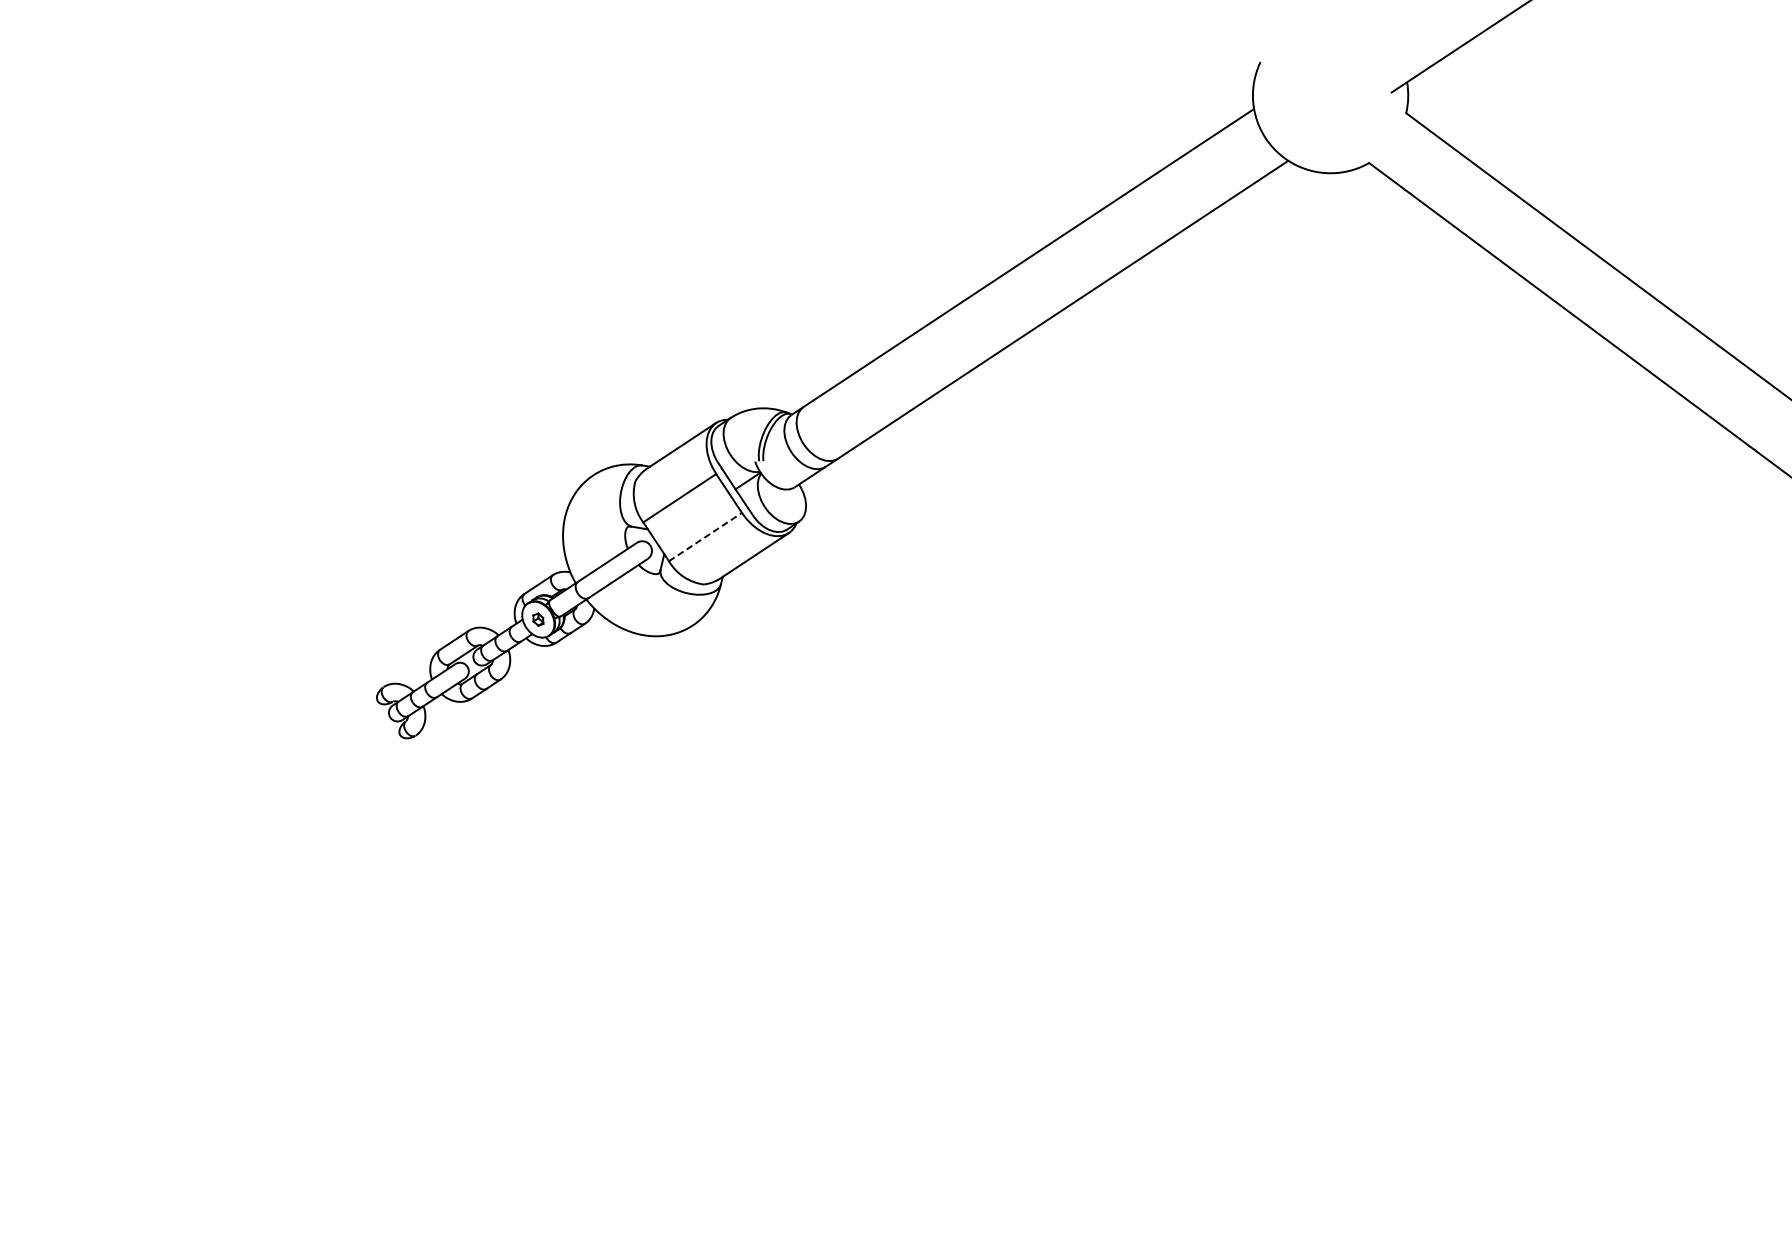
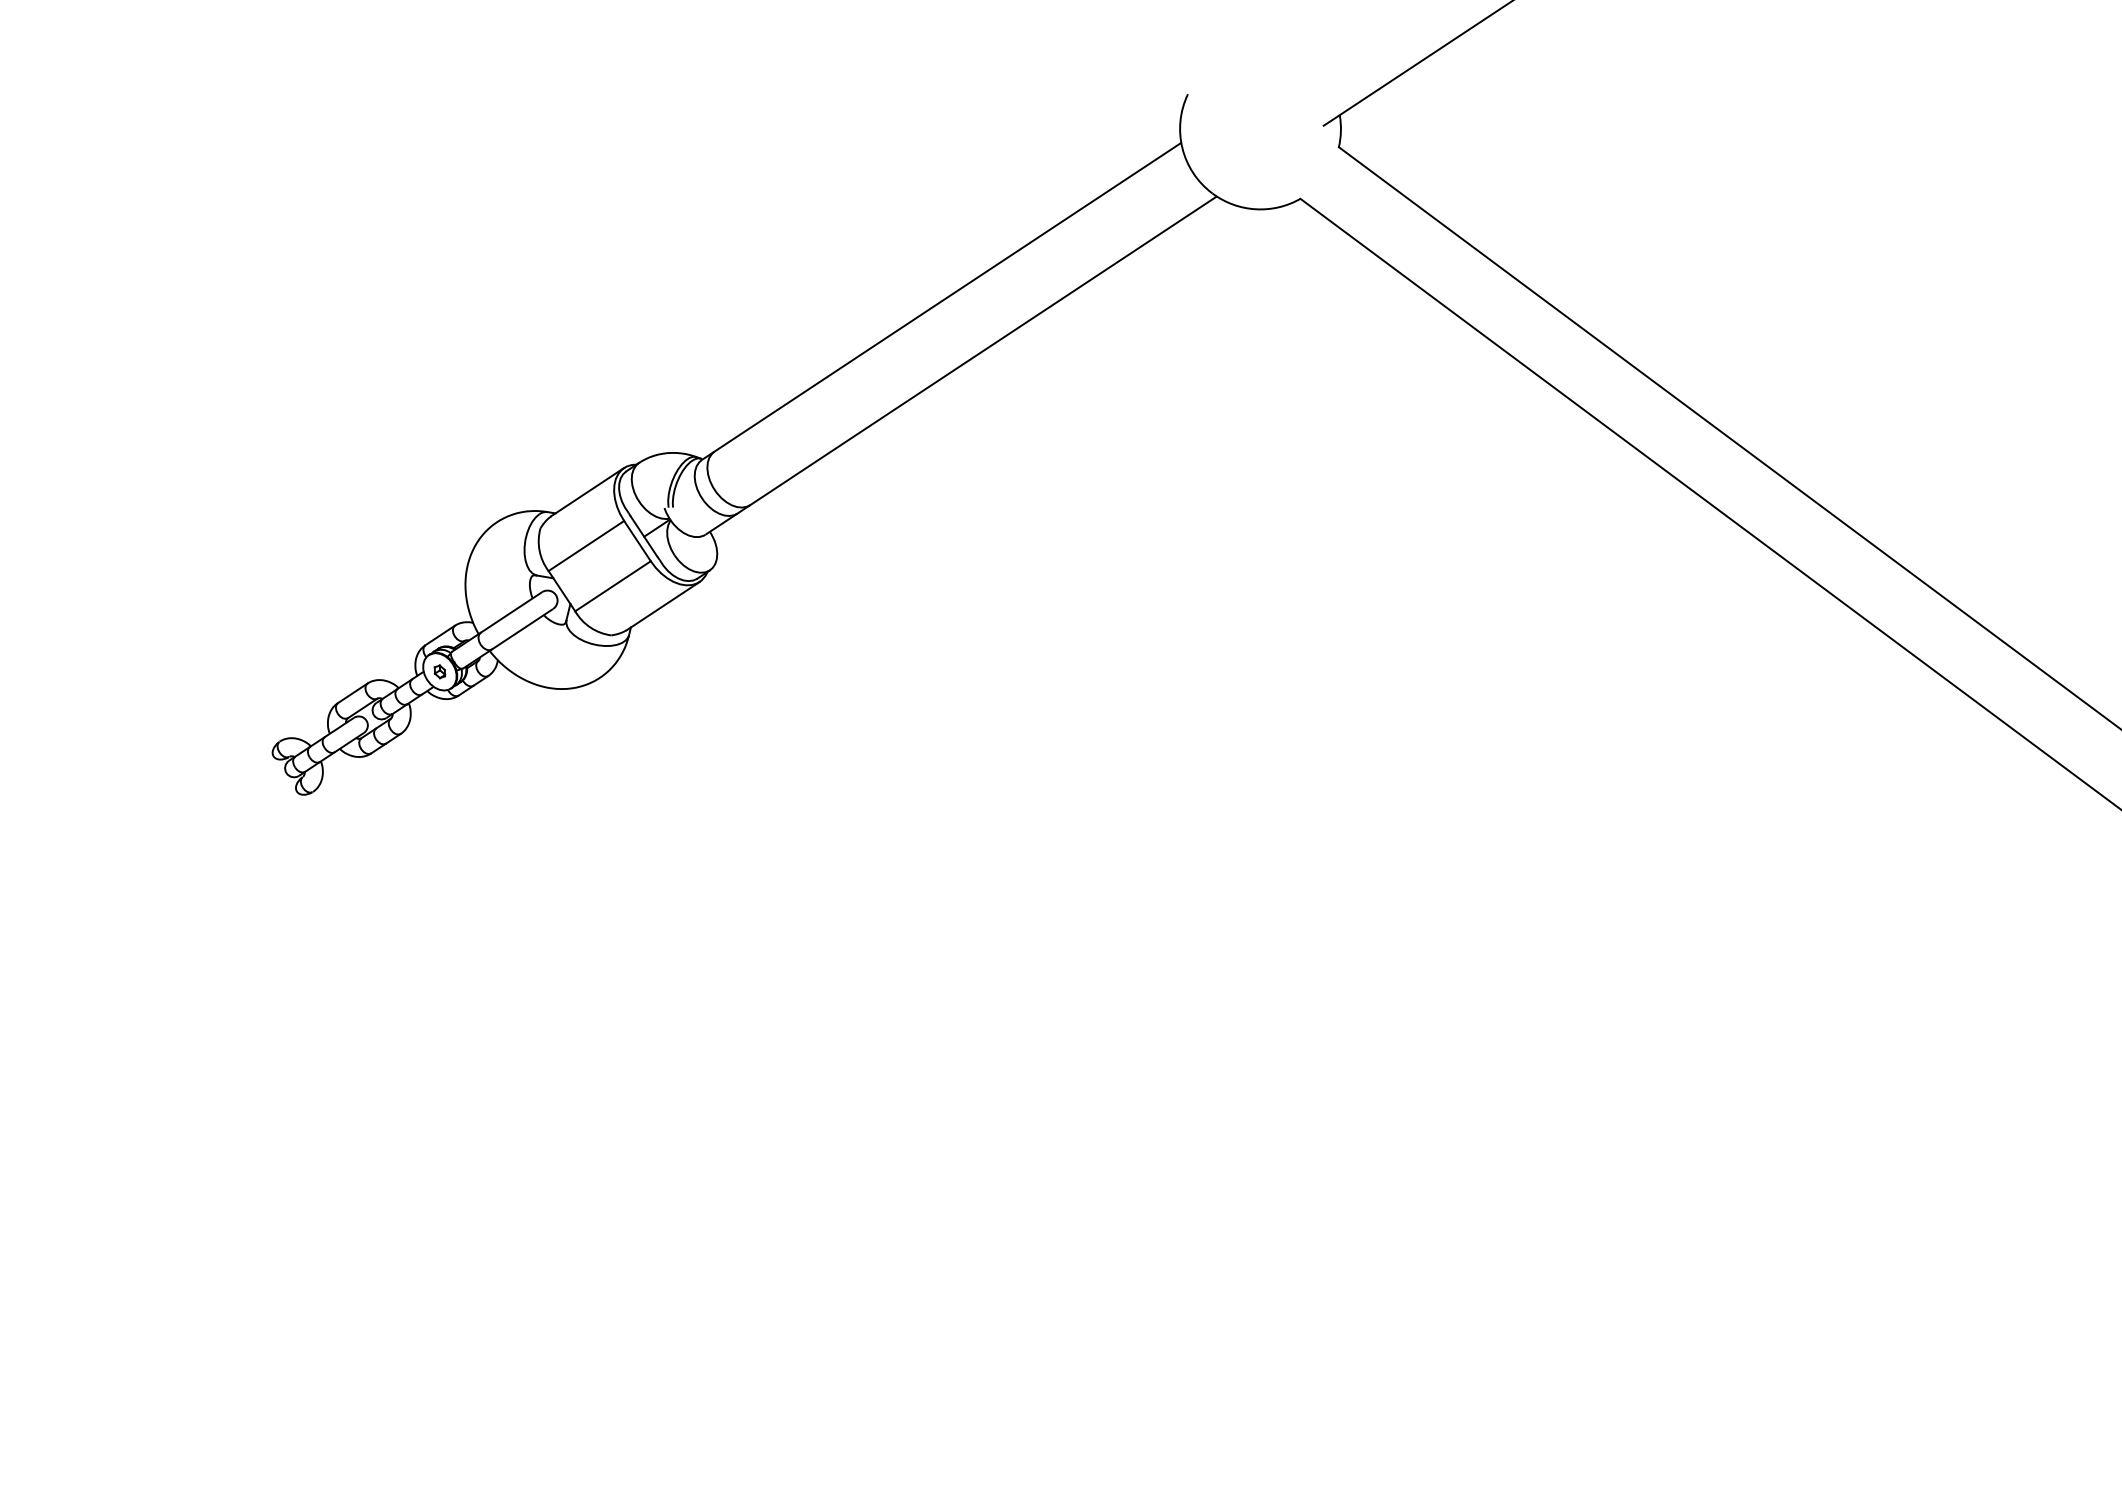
line: (705, 537) -> (613, 586), dashed -> solid

